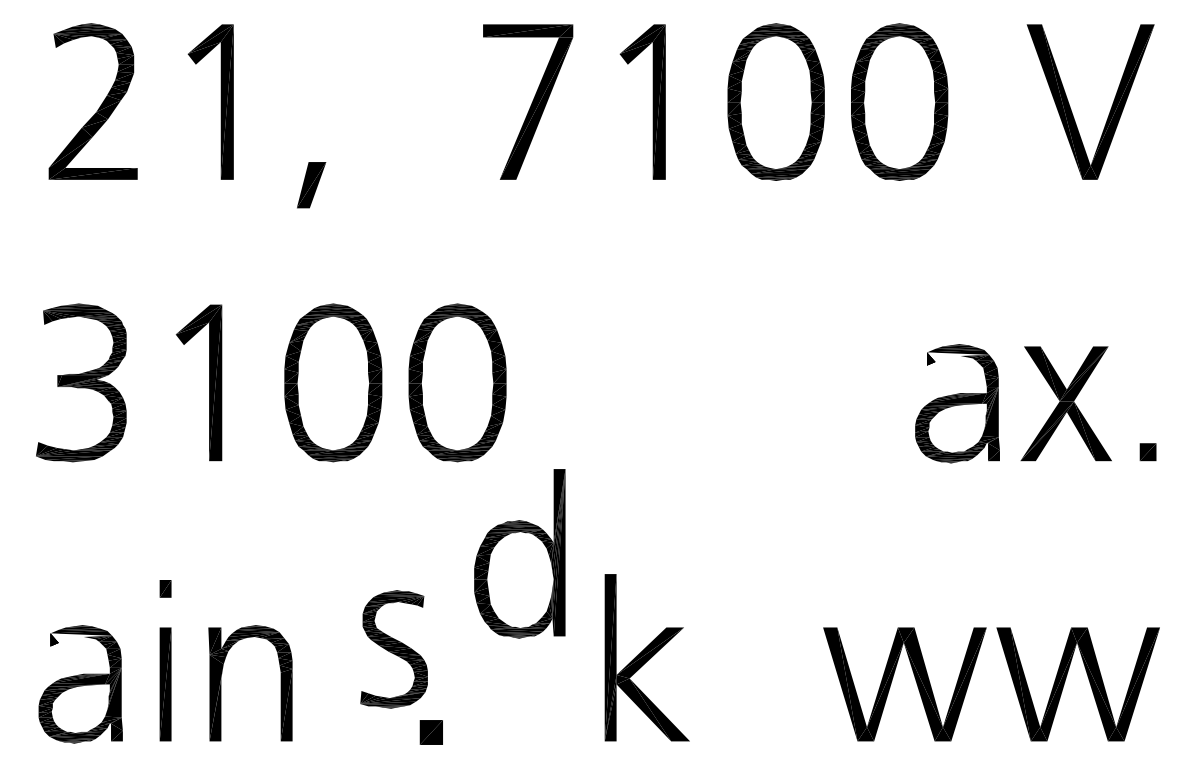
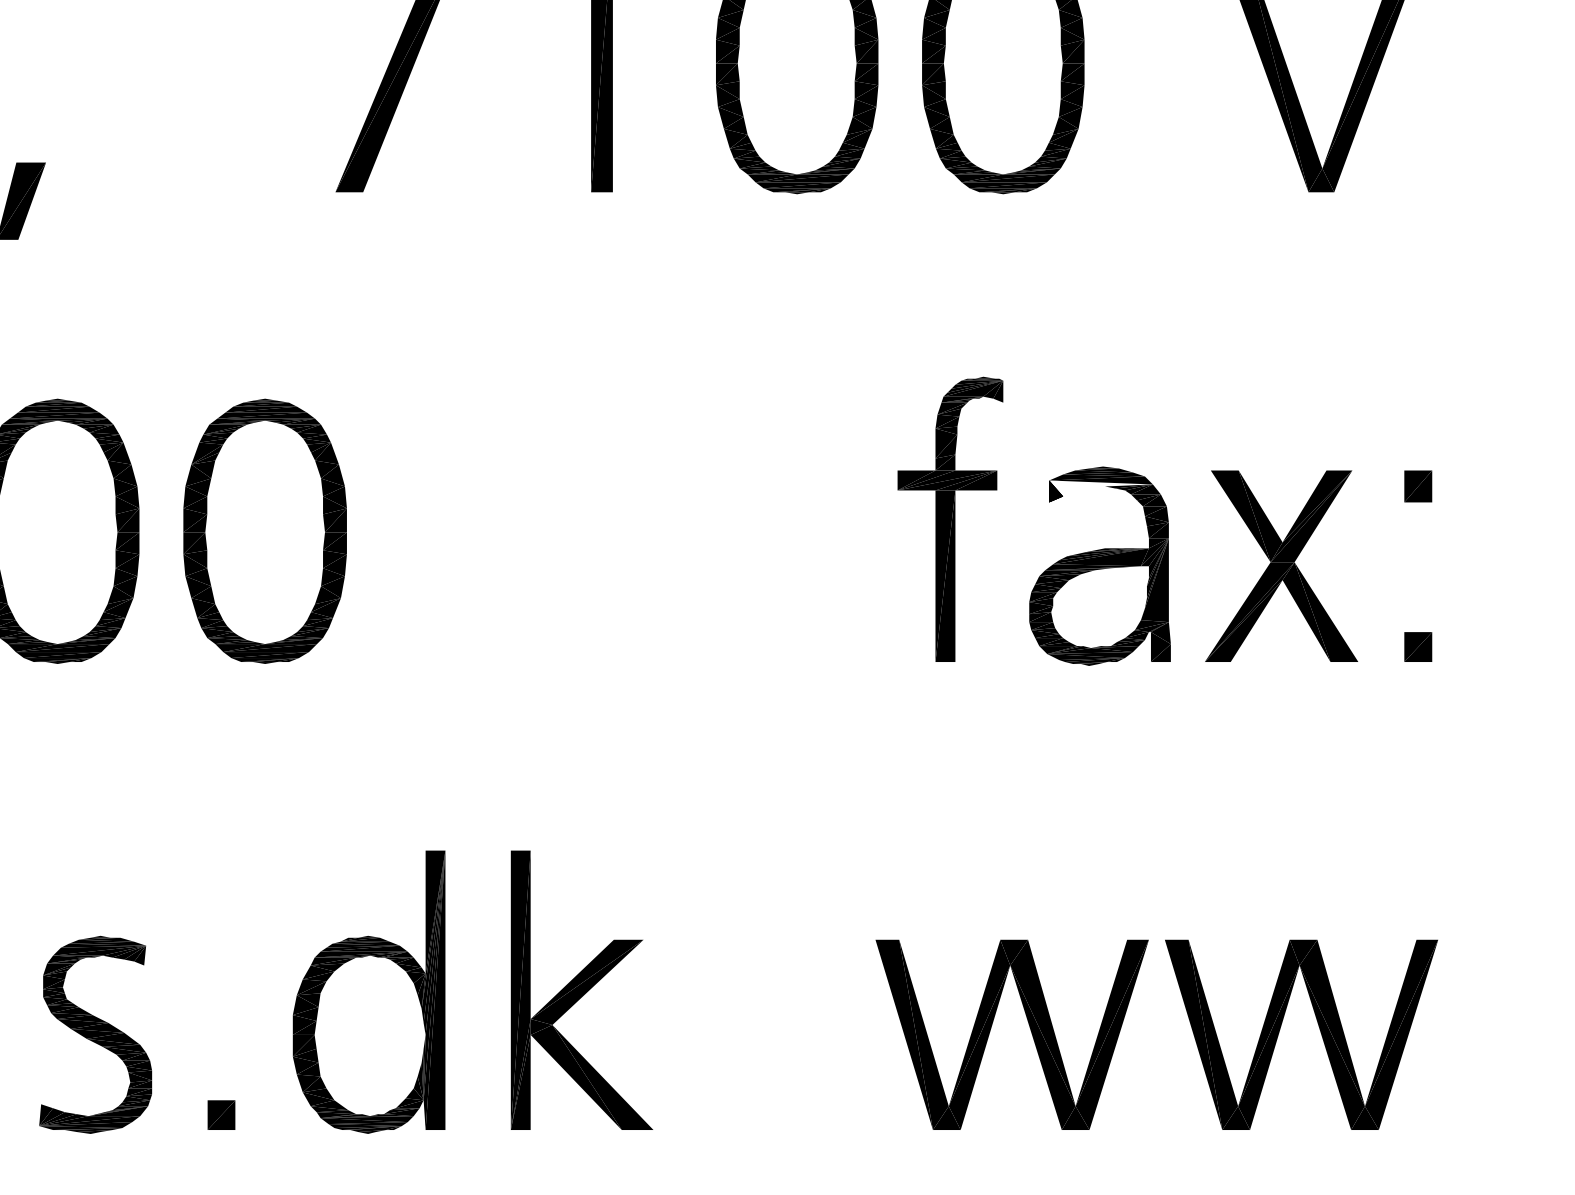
part: (1147, 355) -> (1417, 485), added
part: (867, 375) -> (949, 518), added
part: (519, 553) -> (368, 991), moved
part: (393, 649) -> (94, 1034), moved
part: (431, 732) -> (221, 1115), size x0.71

